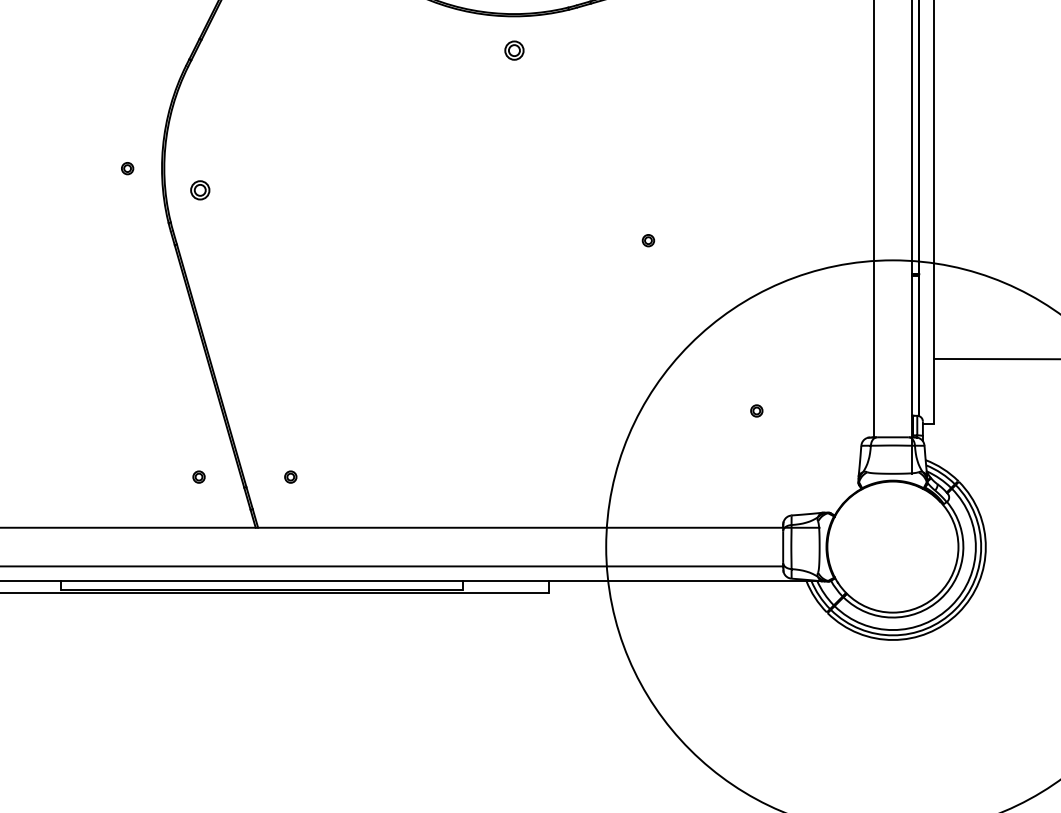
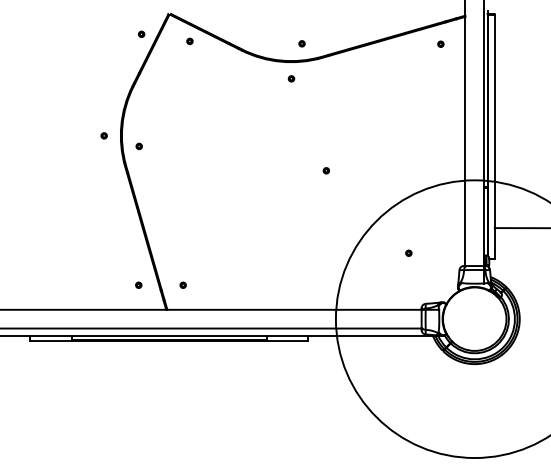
part: (514, 50) -> (291, 78), size x0.62
part: (198, 190) -> (138, 146), size x0.62
part: (646, 240) -> (325, 170), moved

